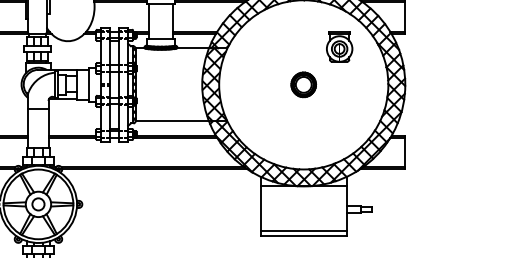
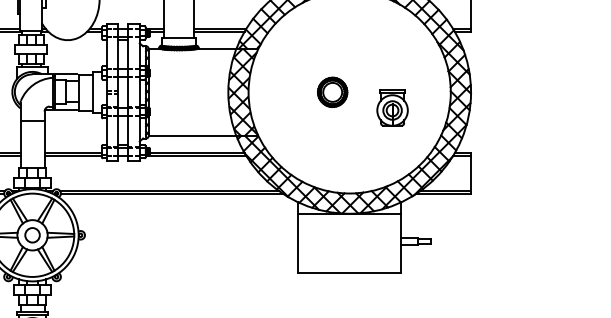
part: (339, 46) -> (392, 107), moved
part: (303, 84) -> (332, 91), moved
line: (303, 230) -> (349, 266), removed

